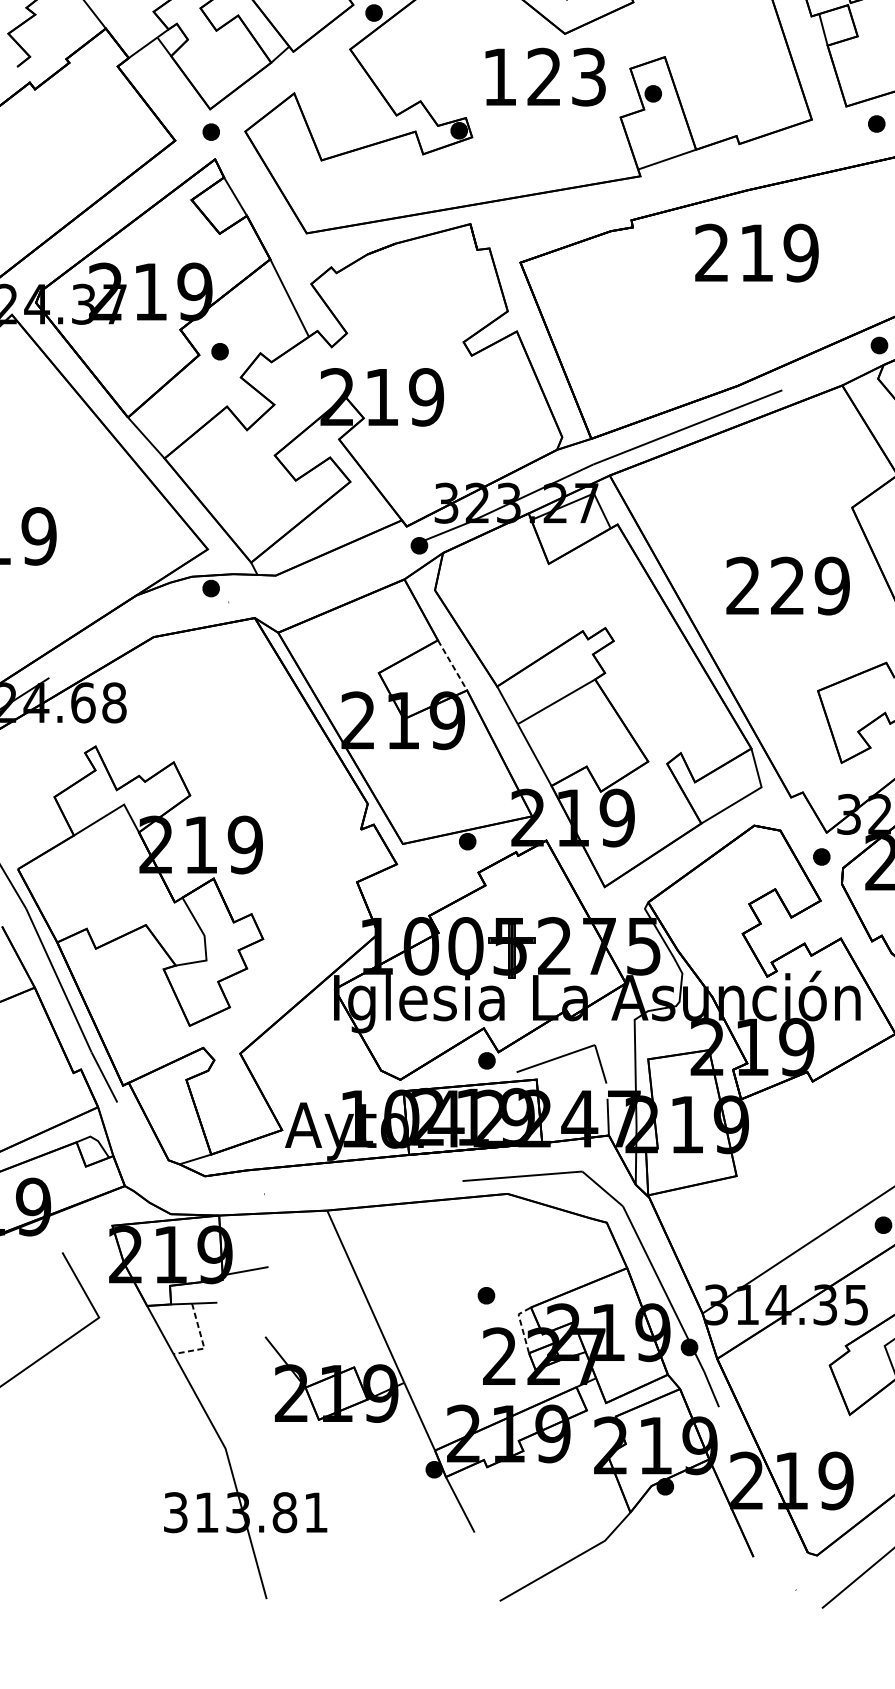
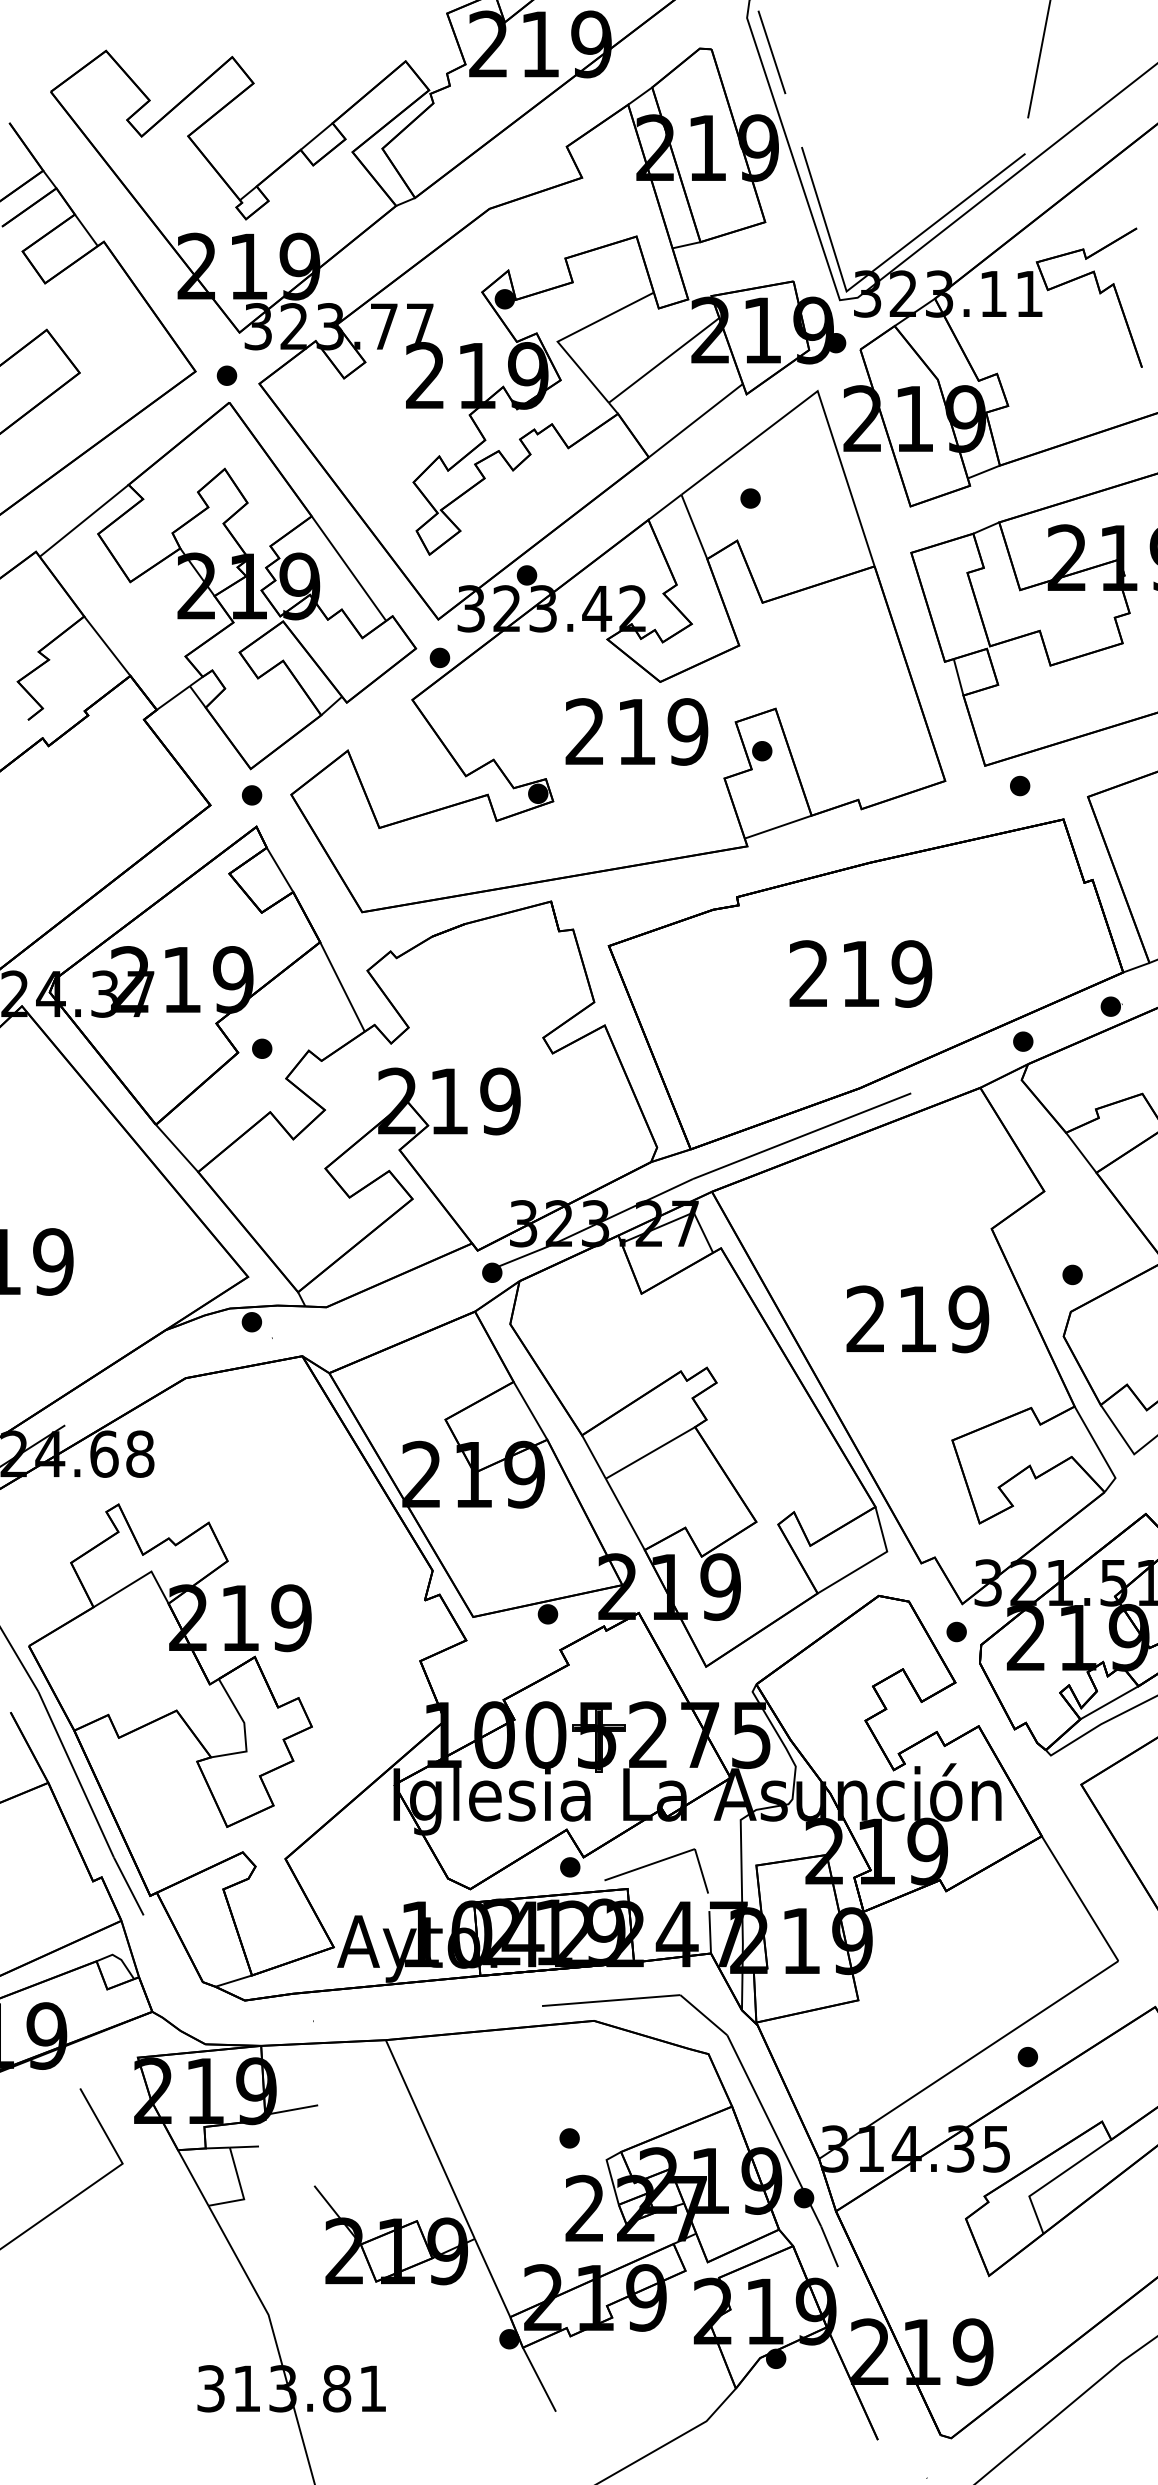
text: (544, 76) -> (636, 731), 123 -> 219
text: (756, 252) -> (860, 973), moved
text: (786, 585) -> (916, 1318), 229 -> 219
line: (452, 665) -> (530, 1411), dashed -> solid
line: (521, 1326) -> (610, 2173), dashed -> solid
line: (203, 1341) -> (242, 2191), dashed -> solid

